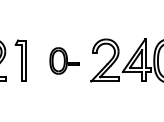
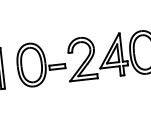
part: (64, 60) -> (41, 63), size x1.67

